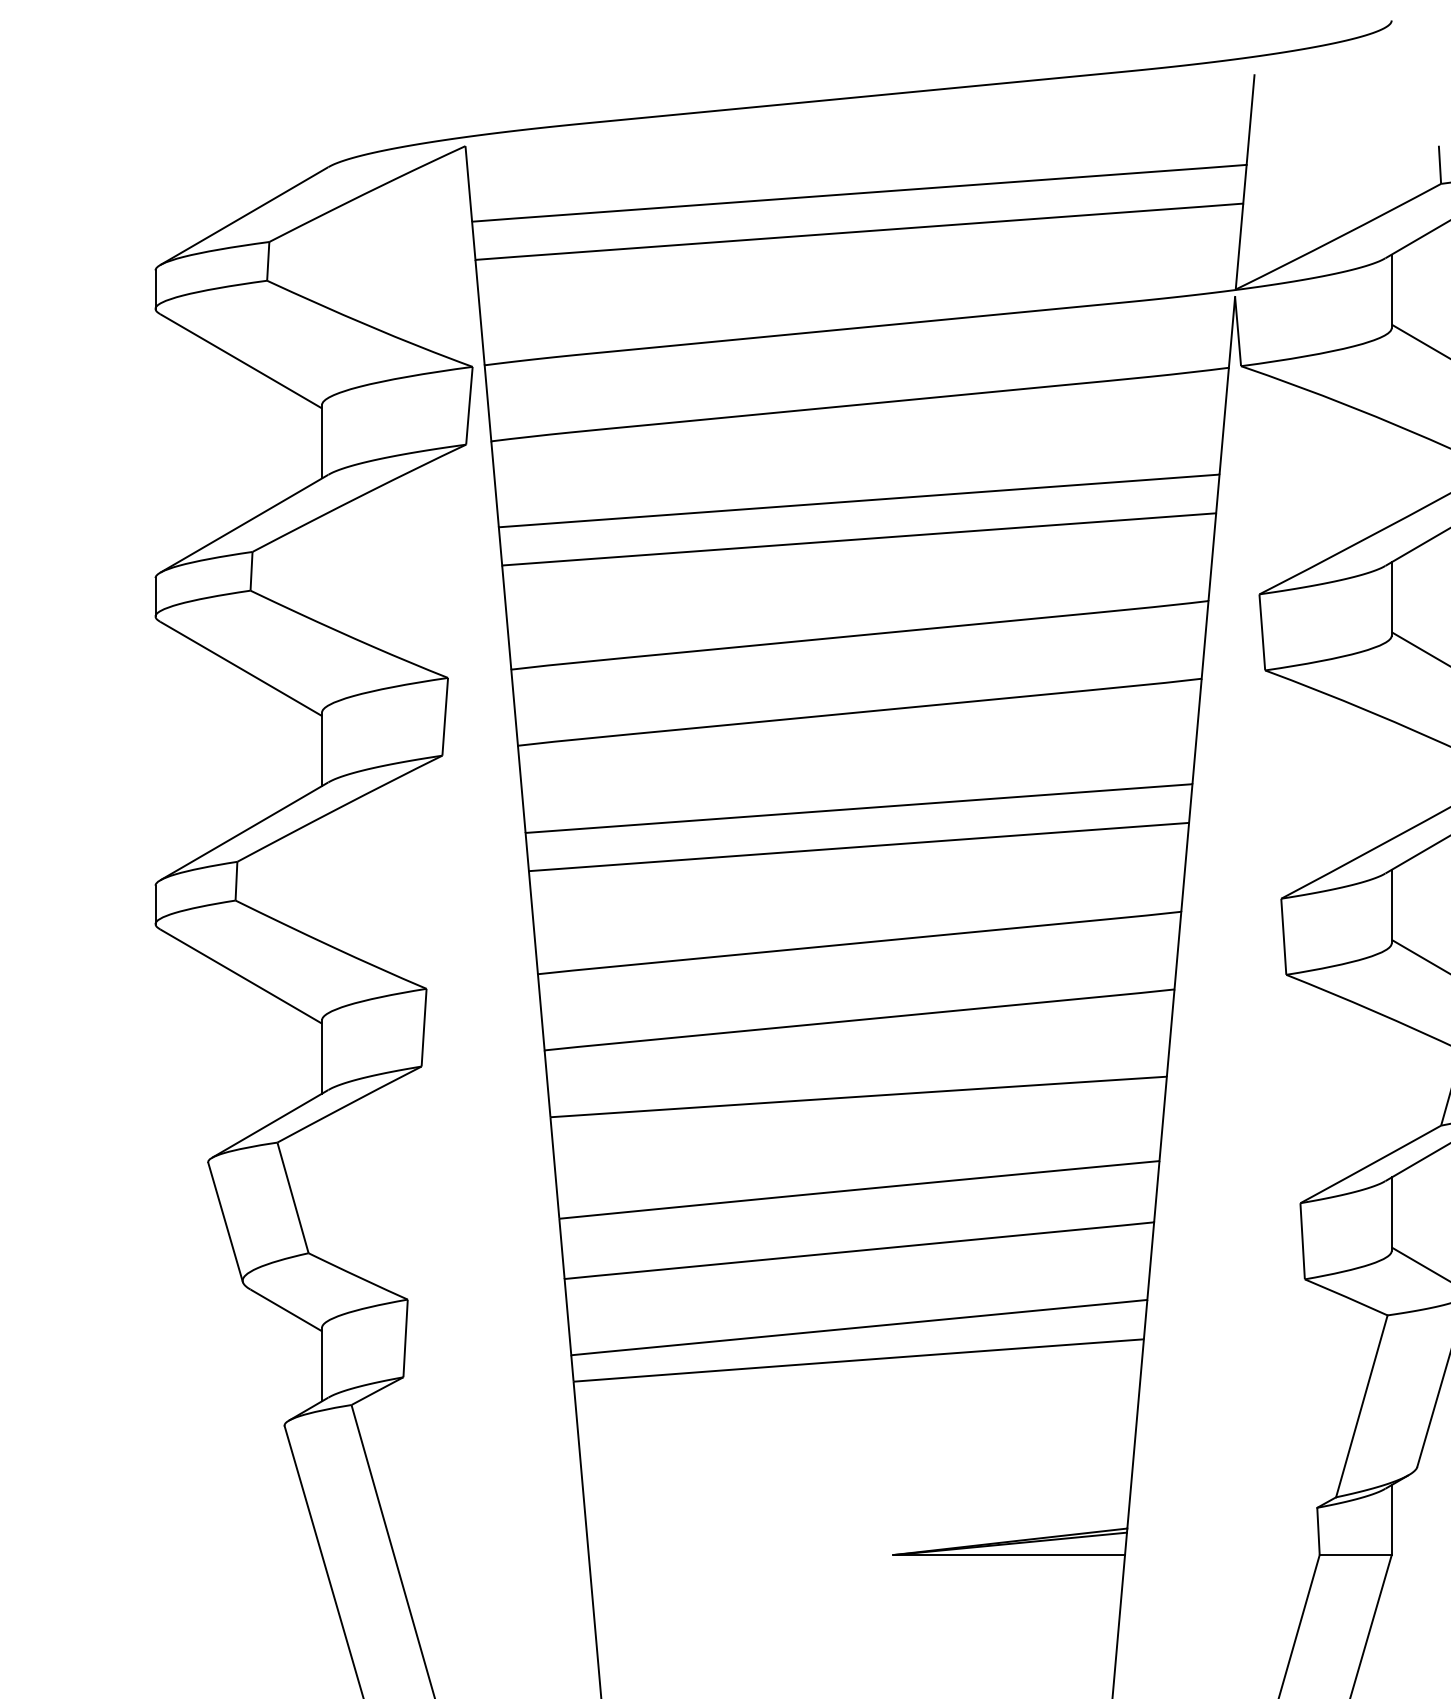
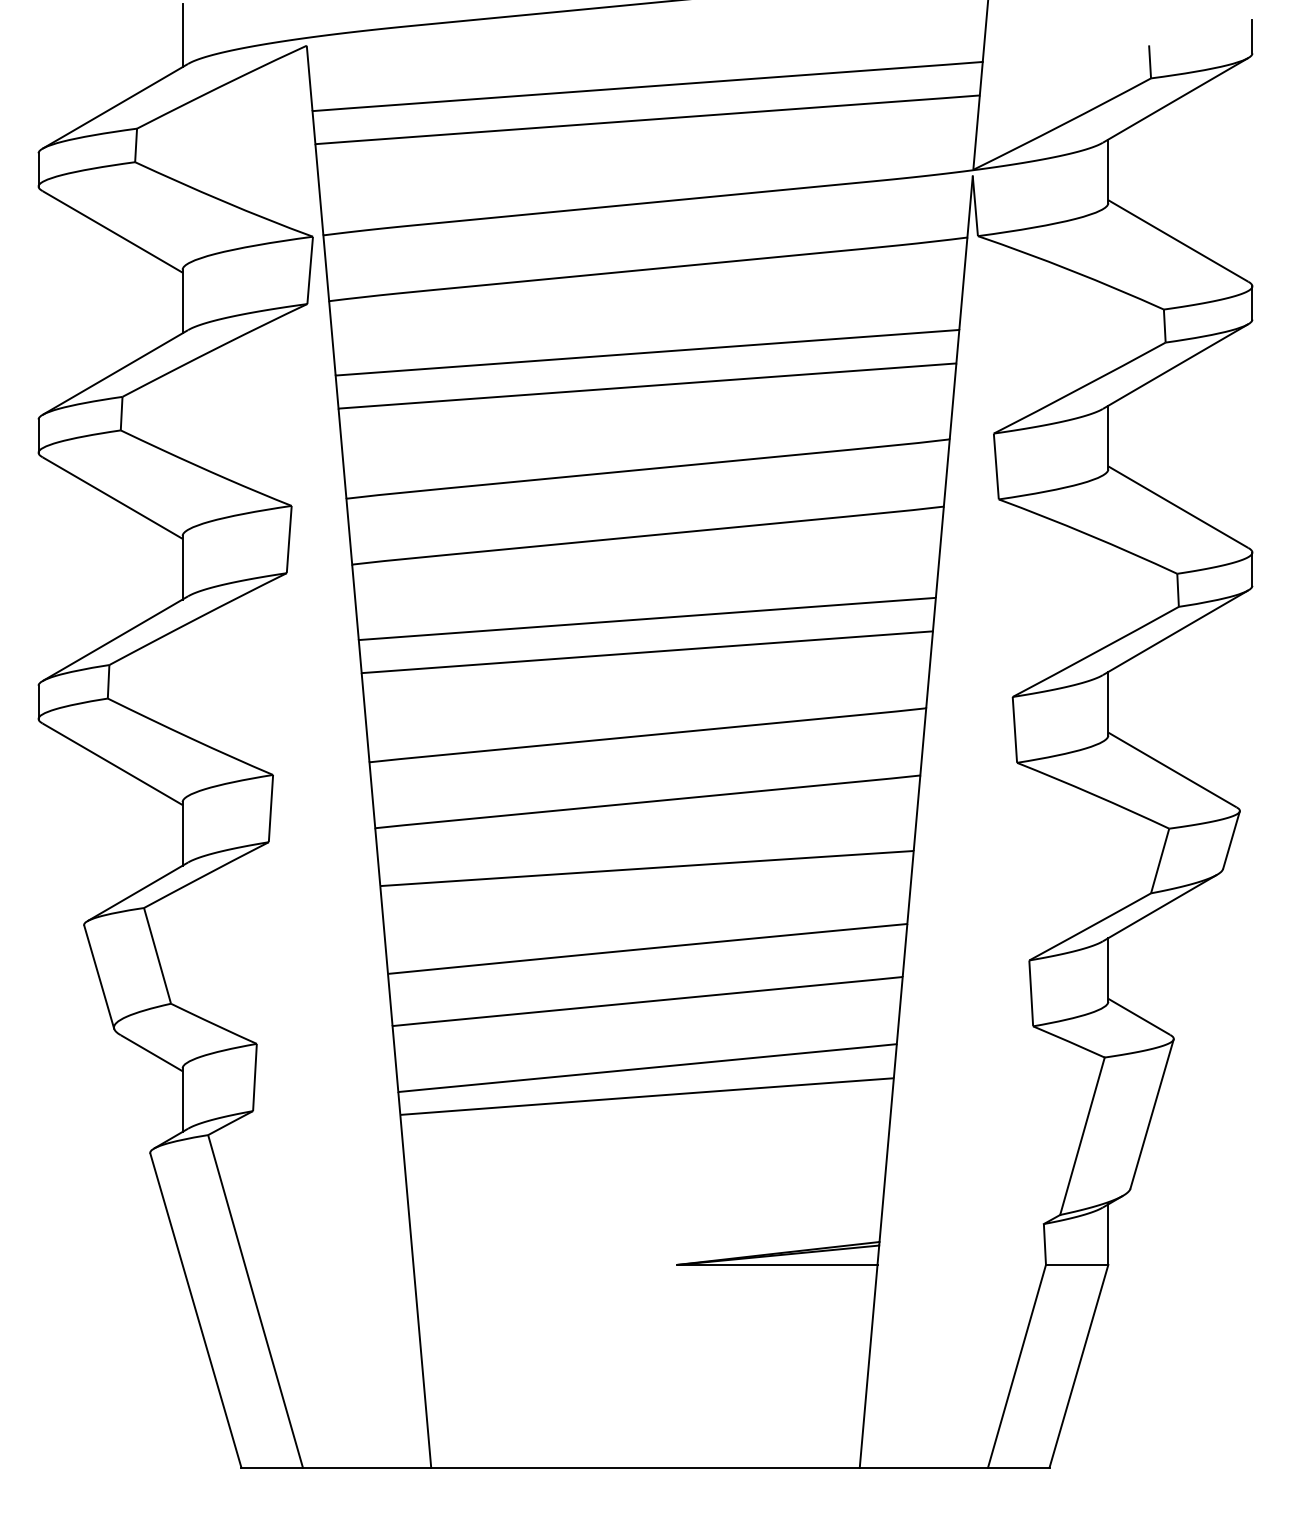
line: (321, 134) -> (182, 35), added

